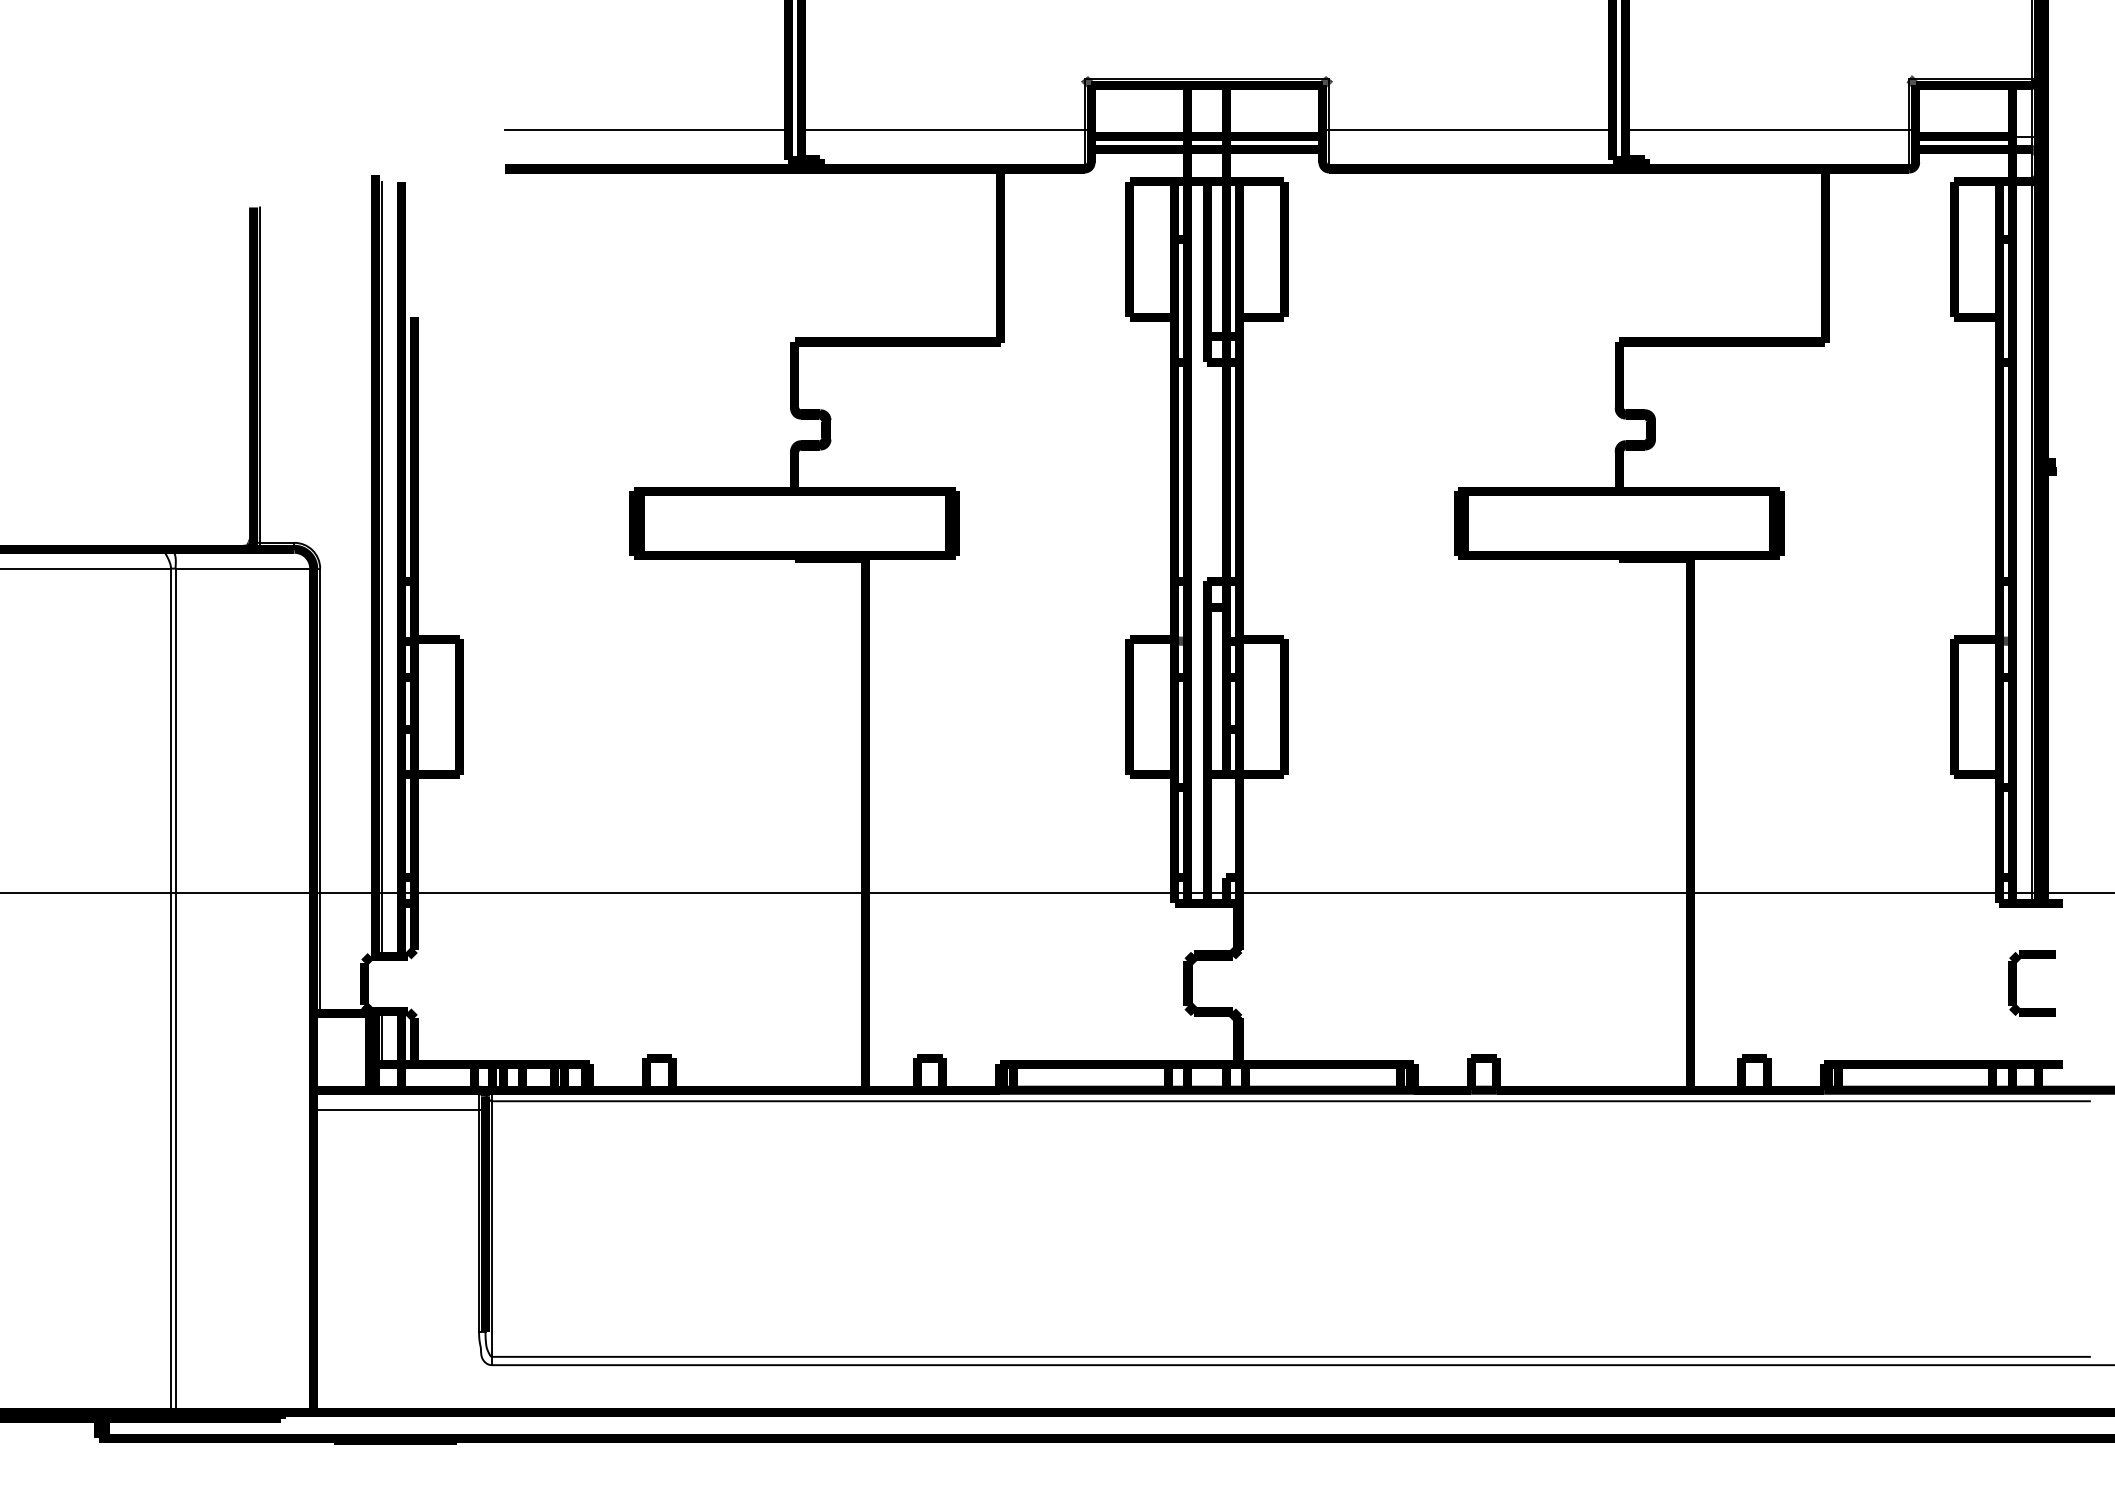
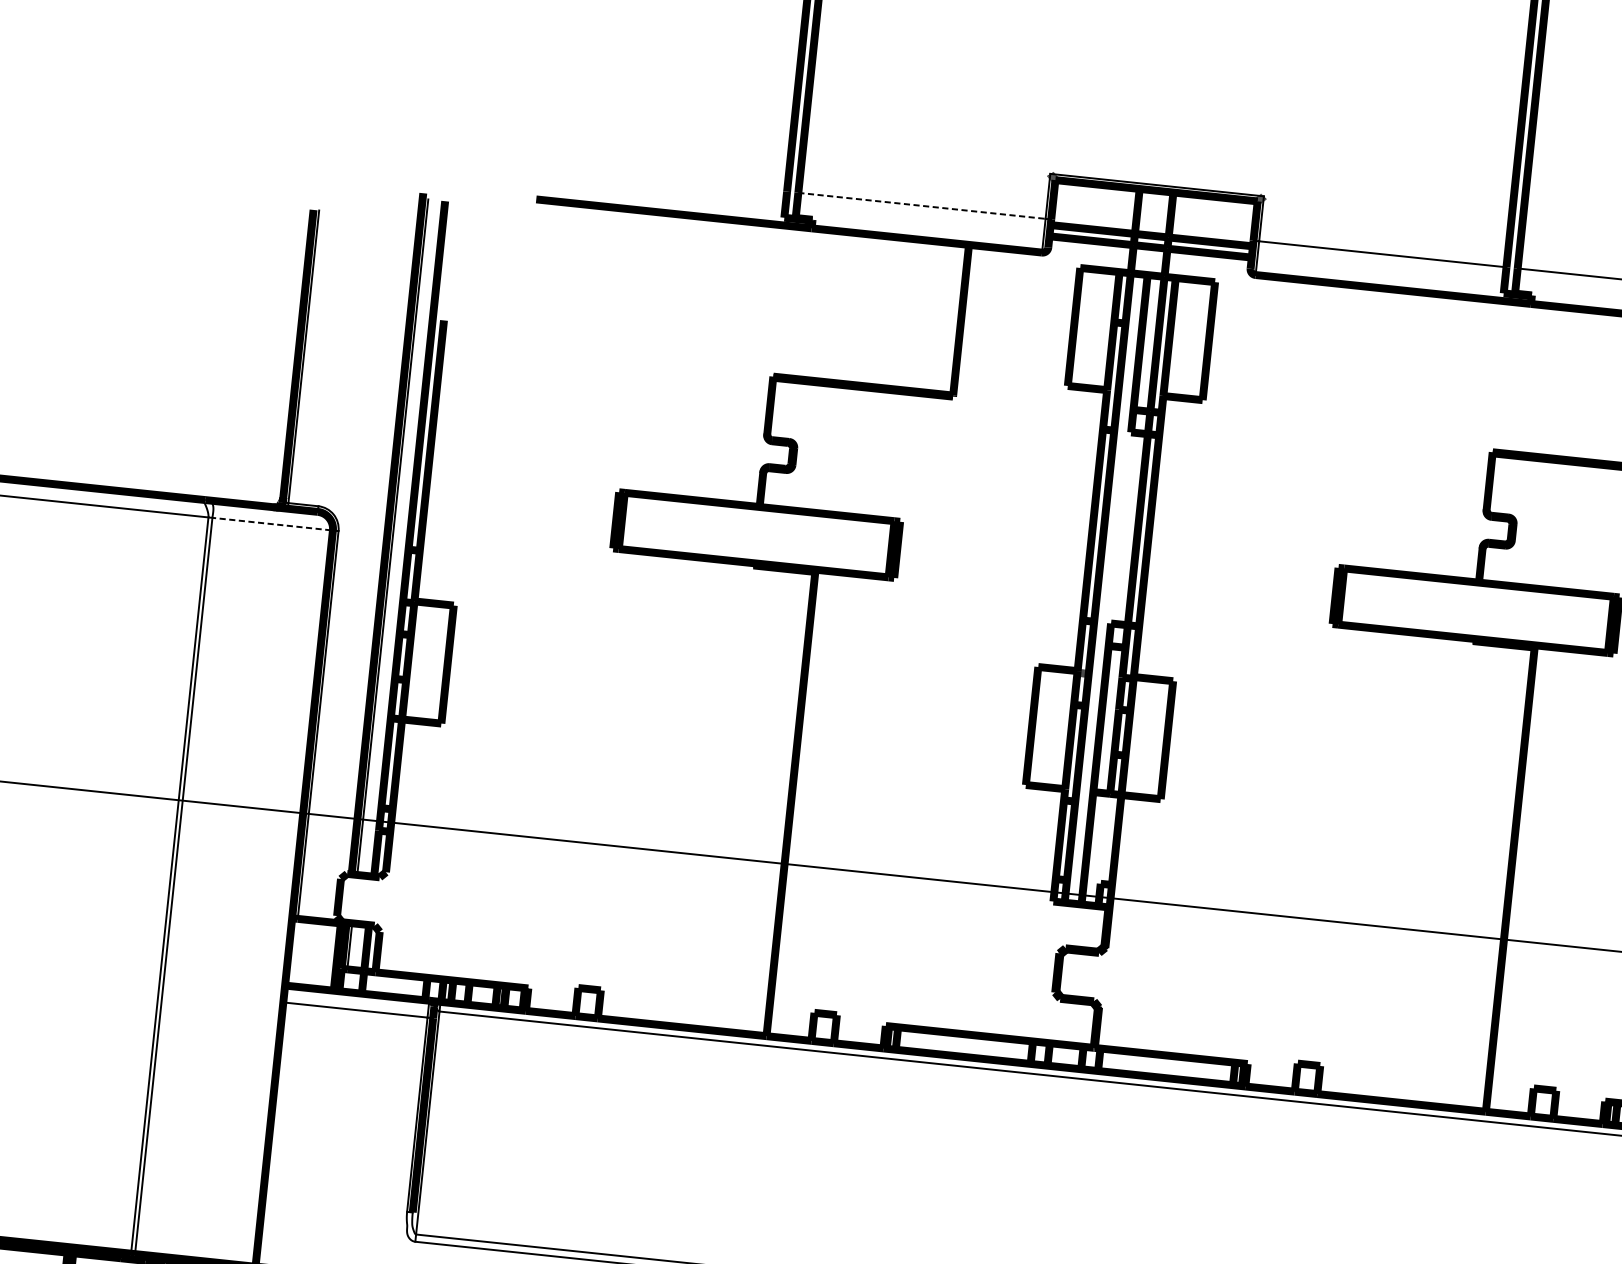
line: (646, 130) -> (663, 178), removed
line: (942, 130) -> (921, 205), solid -> dashed
line: (243, 568) -> (271, 523), solid -> dashed

